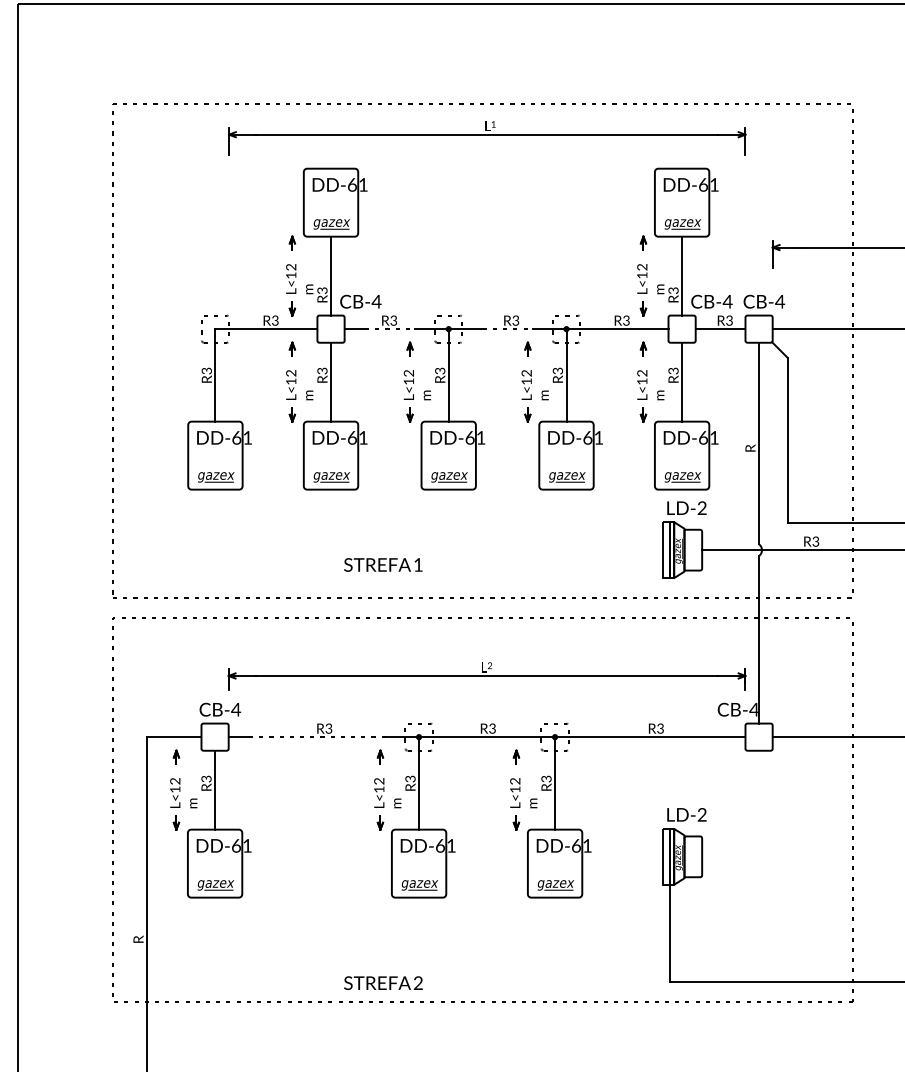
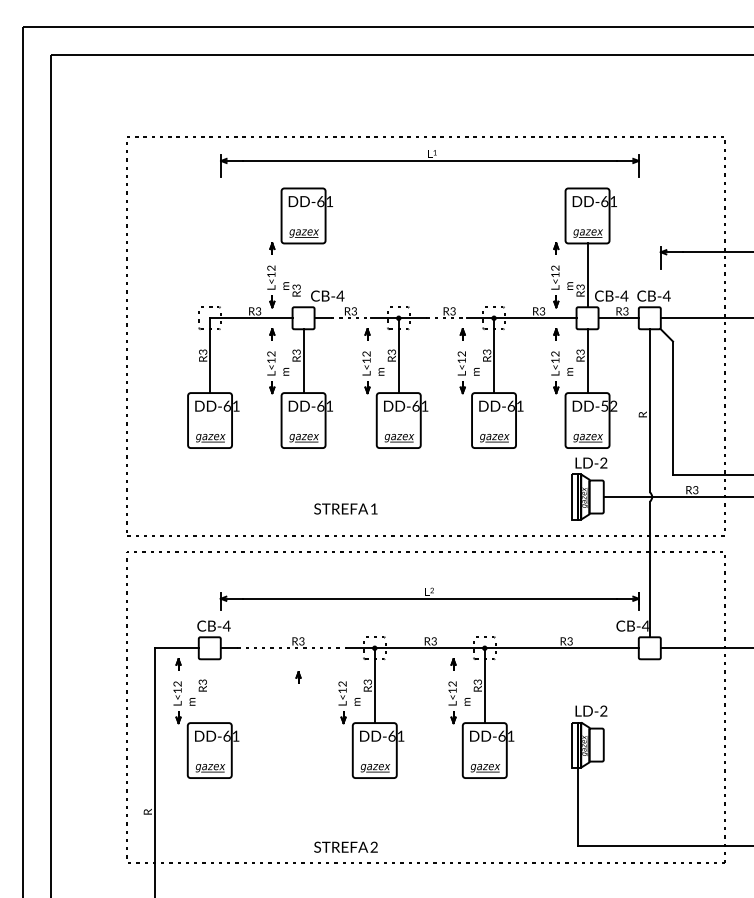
line: (330, 276) -> (303, 275), removed
text: (709, 437) -> (609, 405), DD-61 -> DD-52
part: (380, 757) -> (298, 677), moved
line: (214, 790) -> (209, 691), removed

